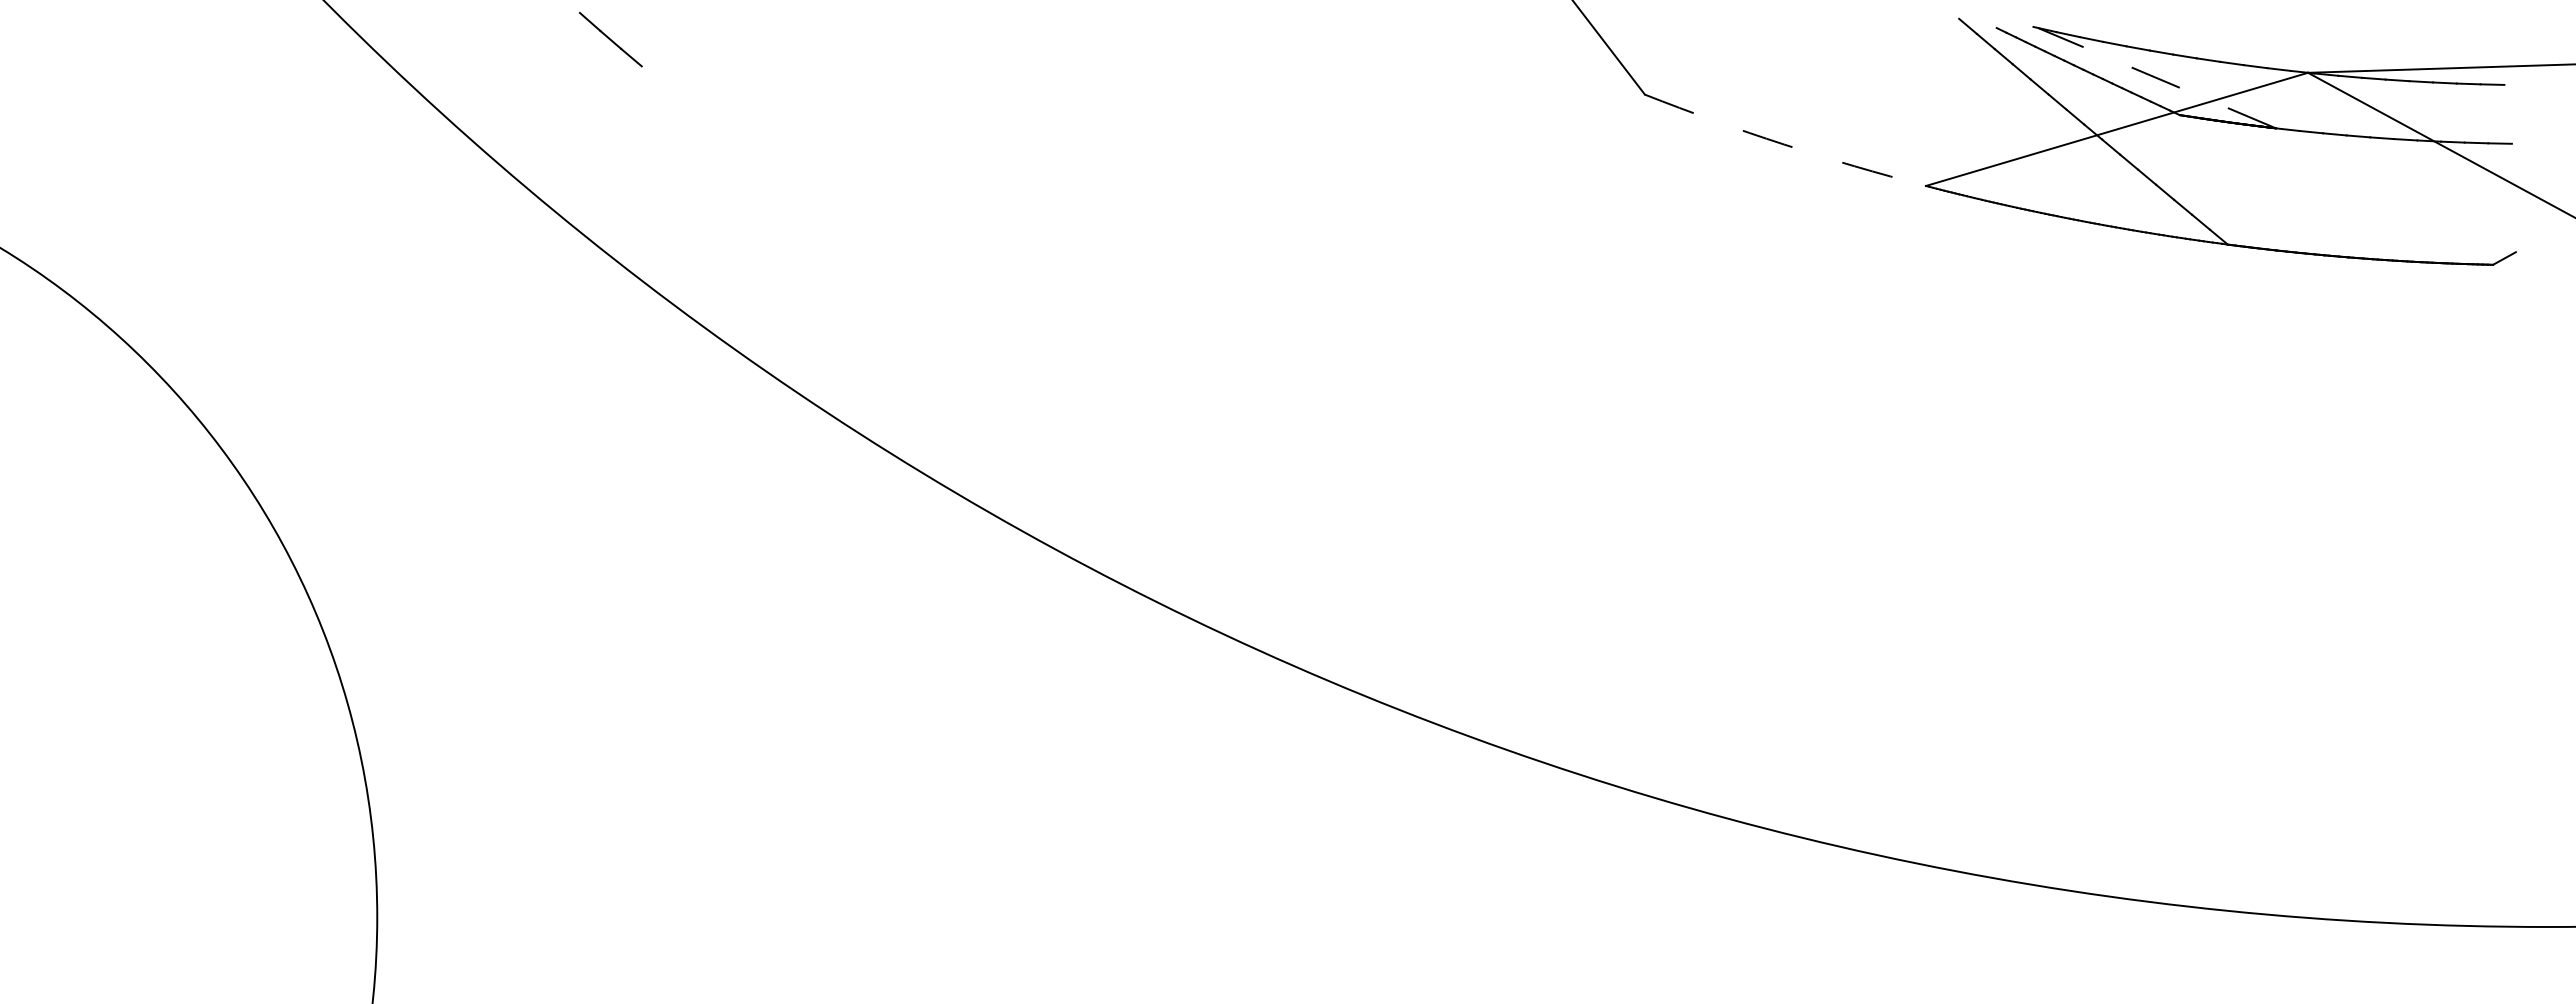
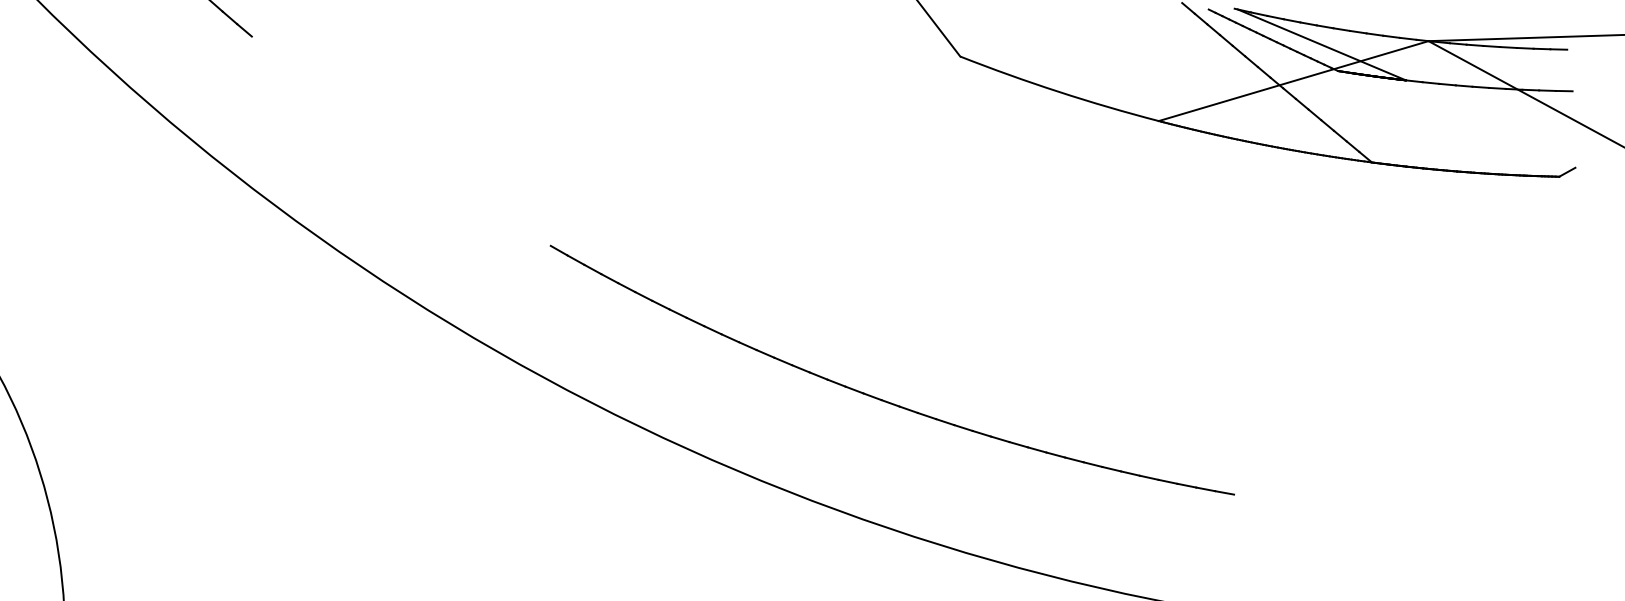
line: (2156, 77) -> (1321, 44), dashed -> solid
arc: (1784, 144) -> (1058, 91), dashed -> solid
part: (1535, 580) -> (883, 399), added

